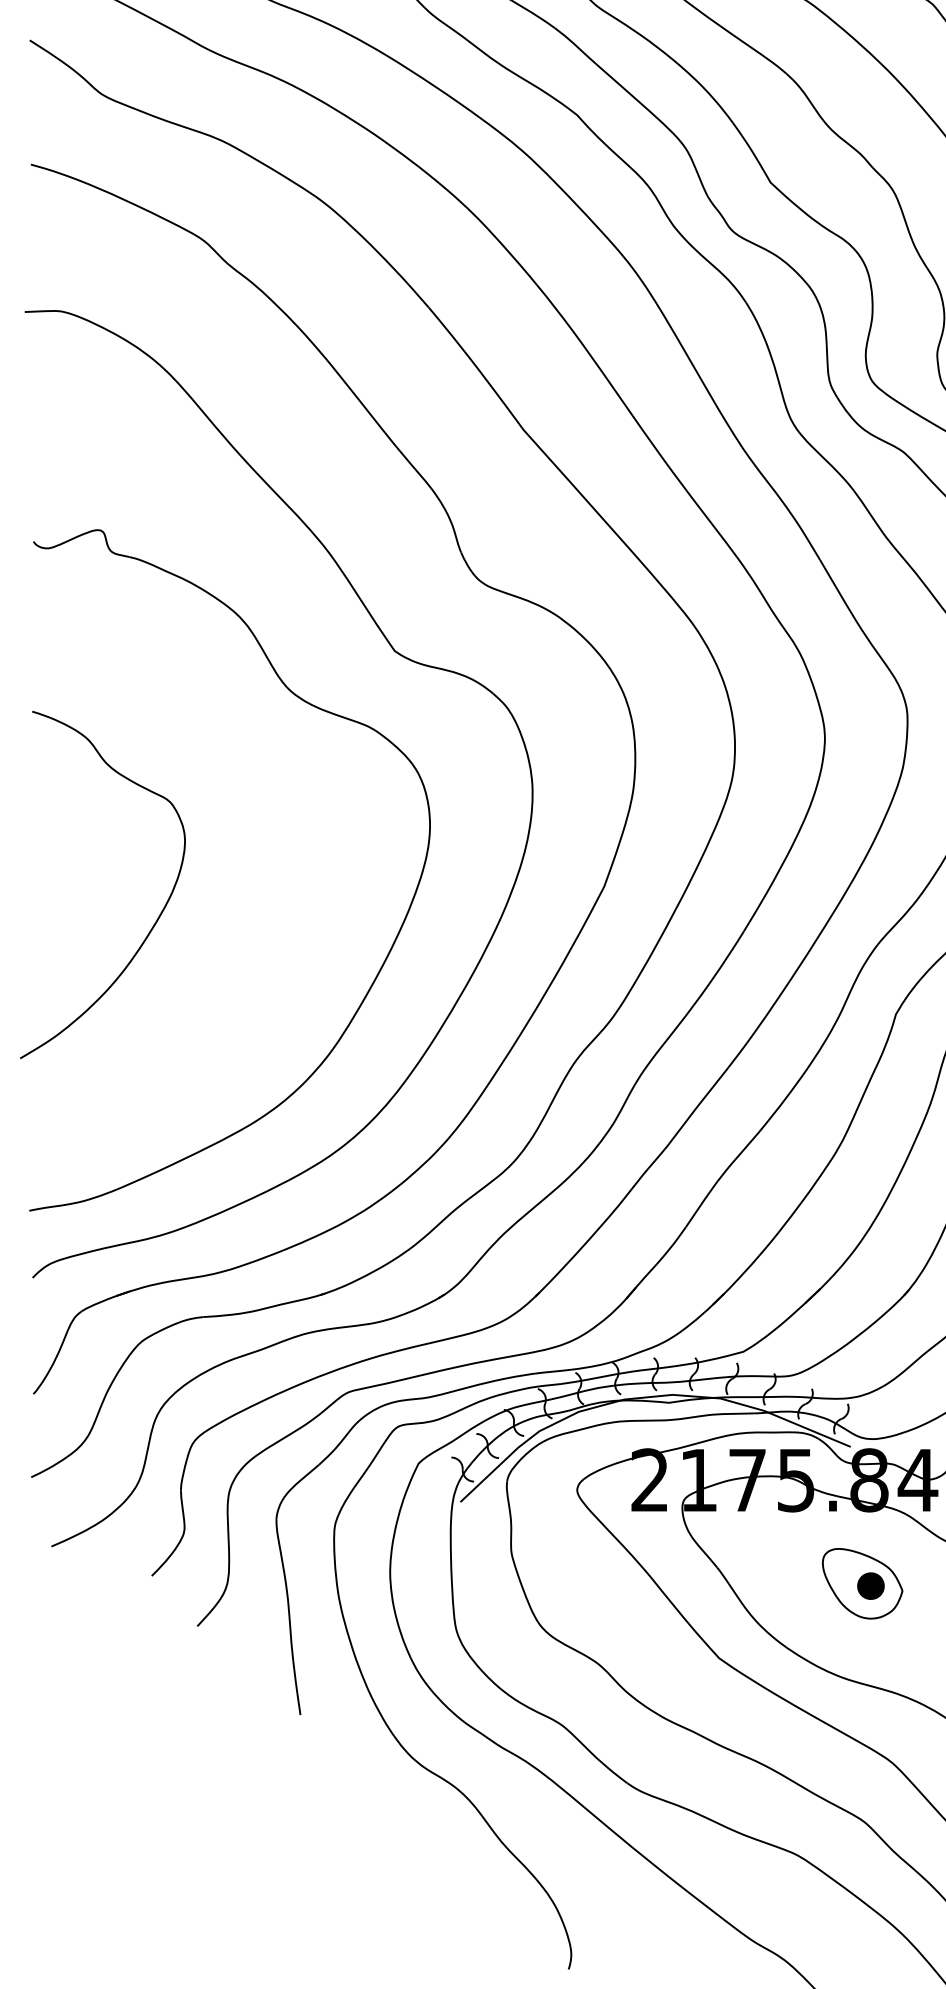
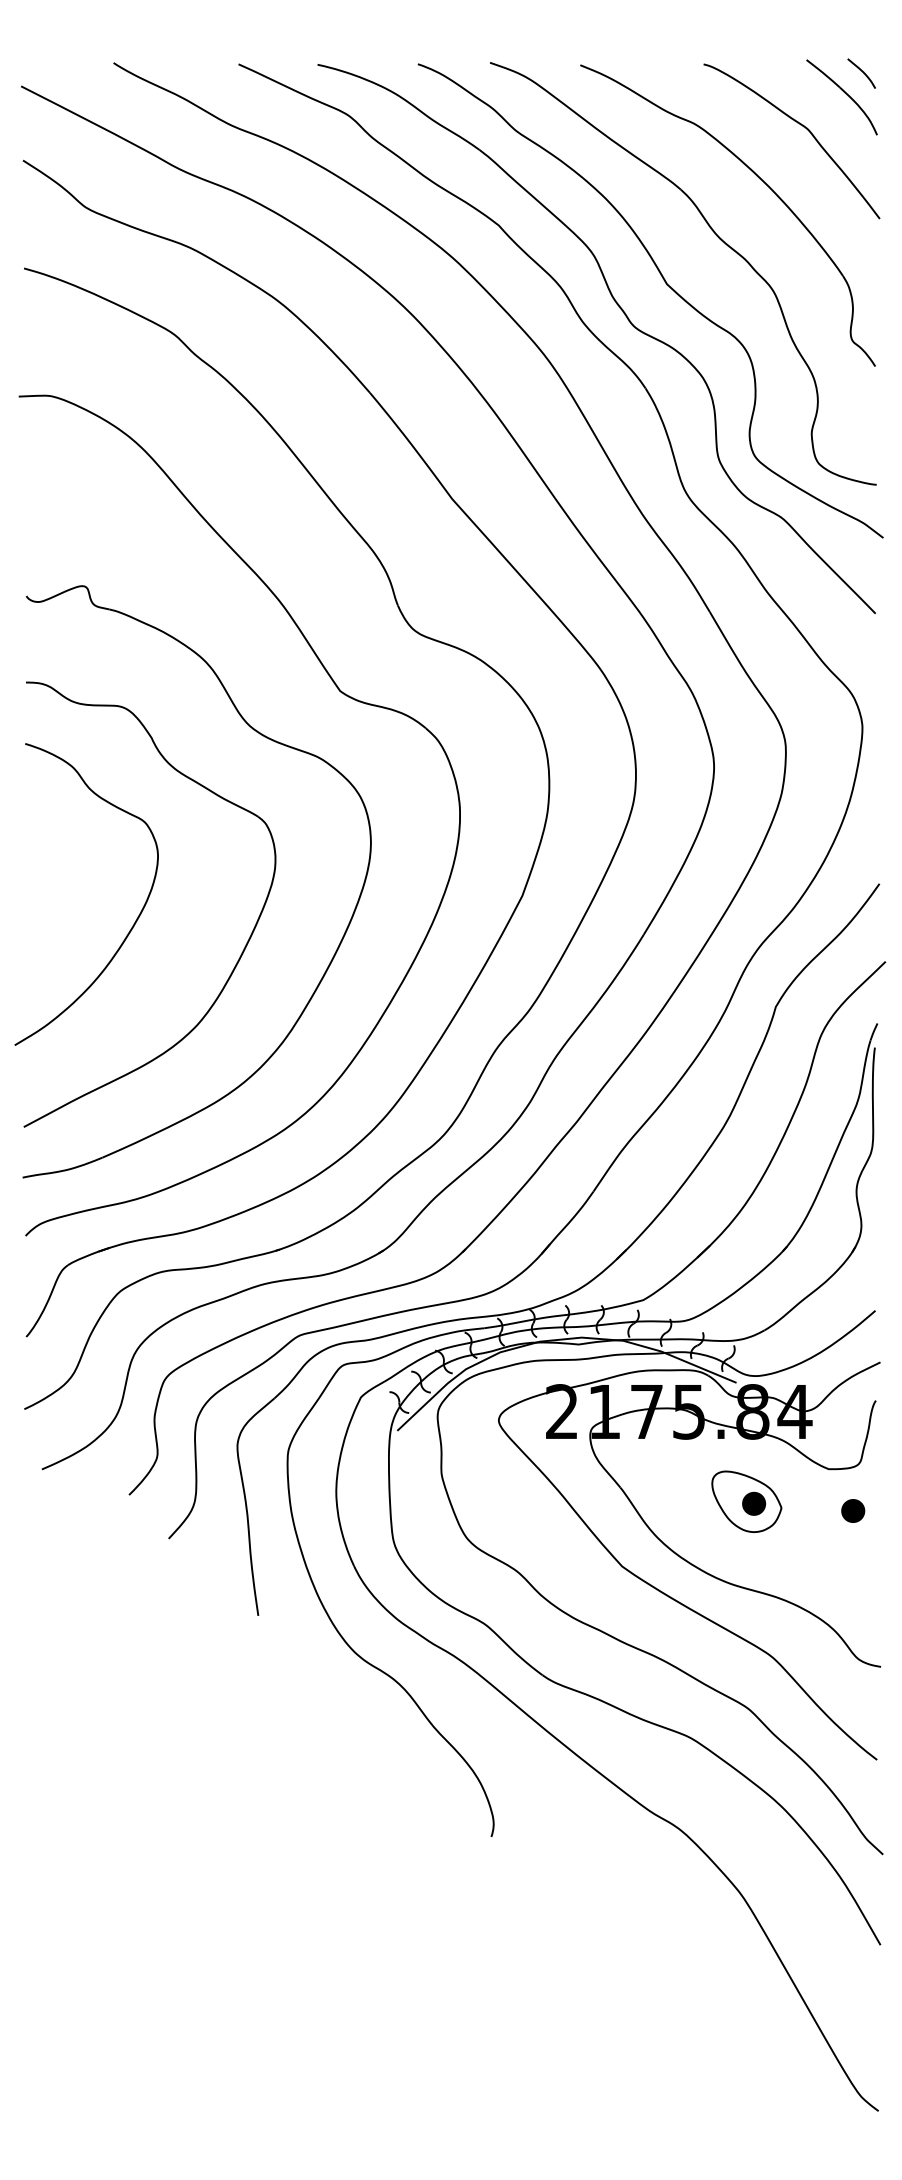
part: (282, 949) -> (242, 950), added

